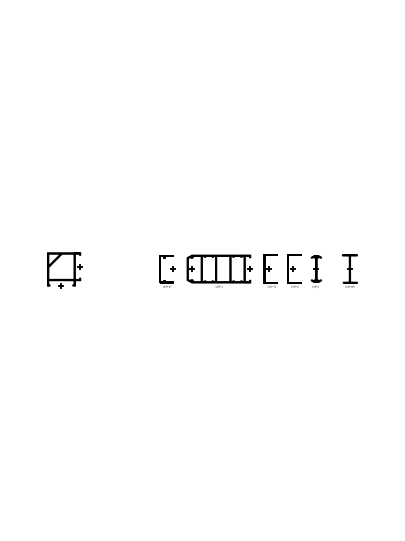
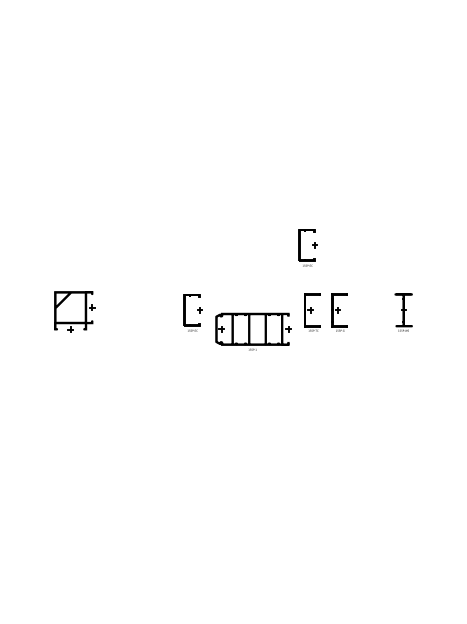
part: (266, 214) -> (307, 247), added
part: (219, 270) -> (253, 331), moved
part: (315, 270) -> (364, 312), removed

